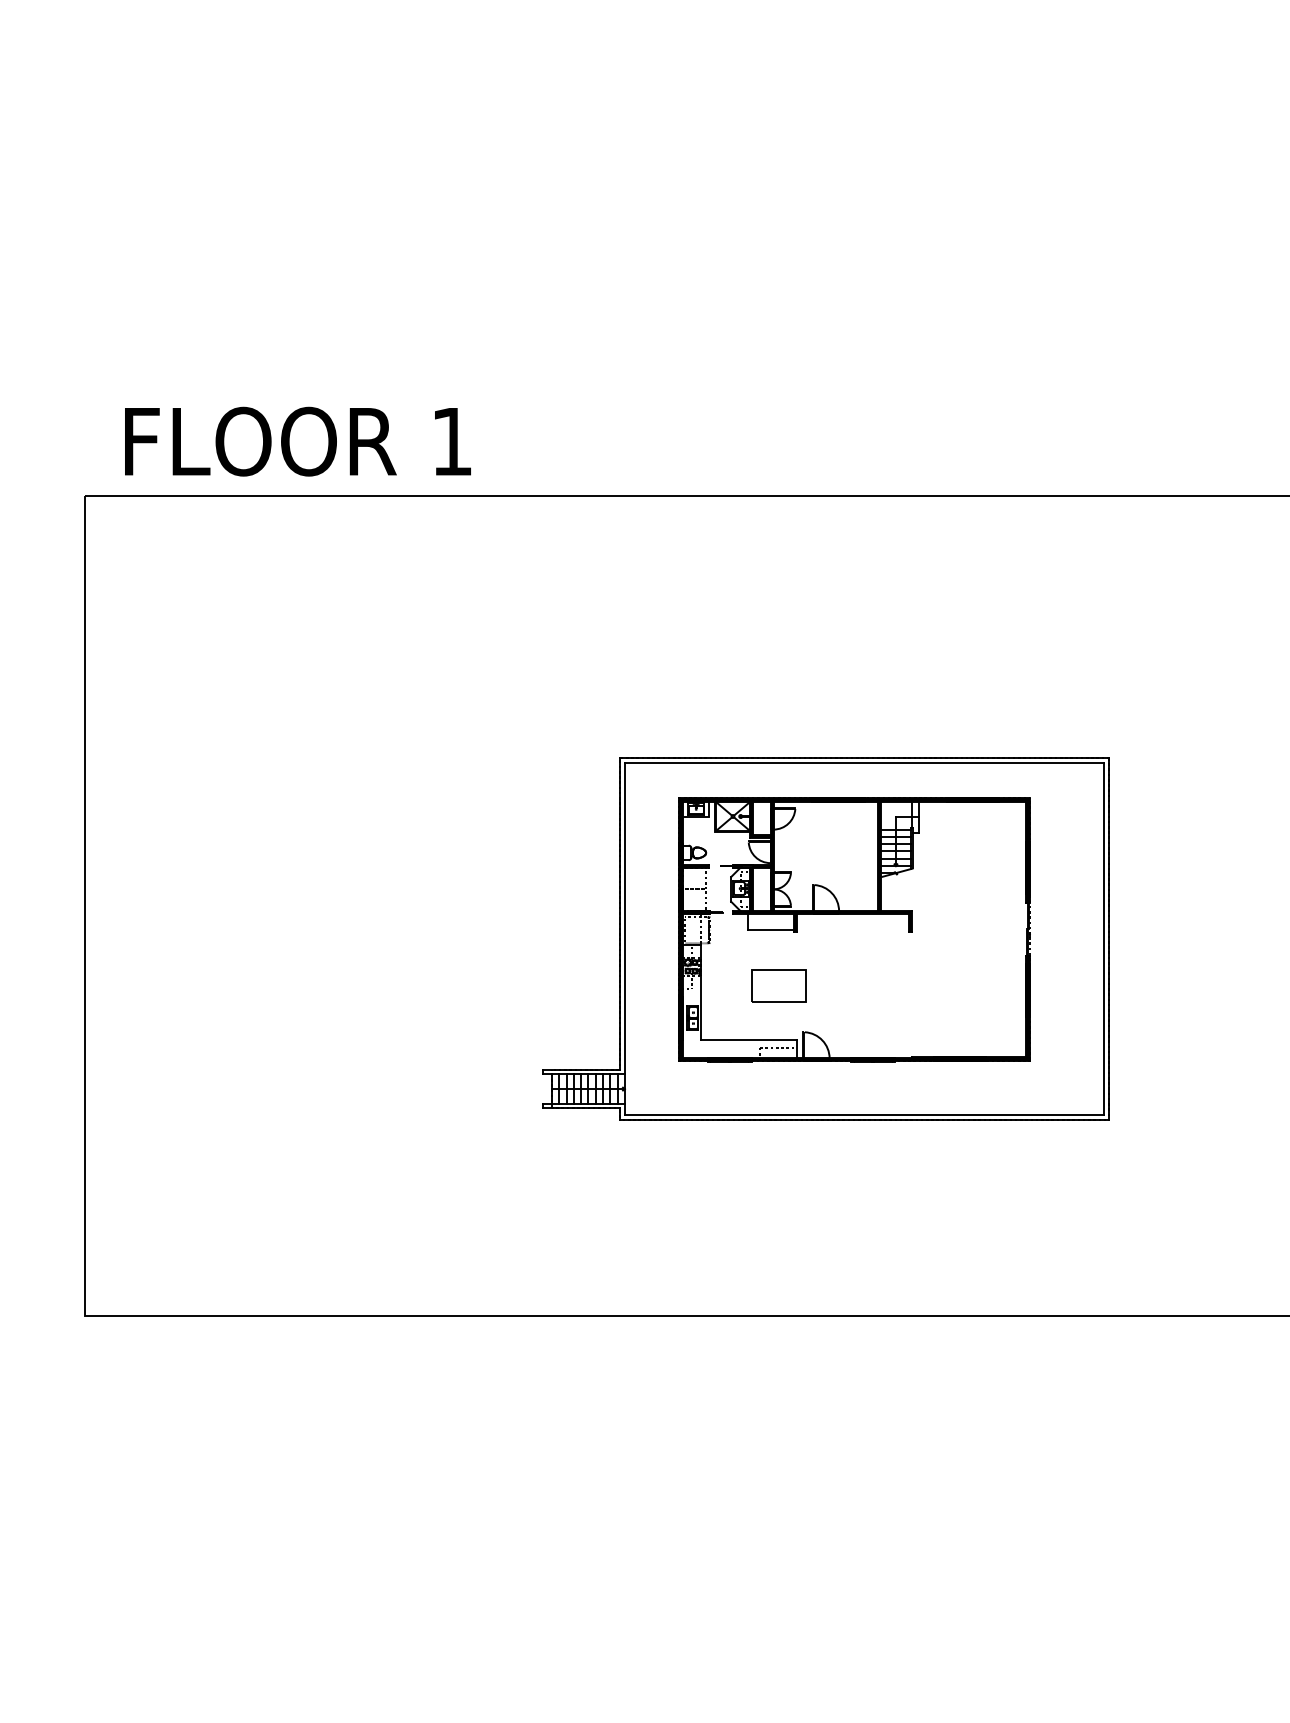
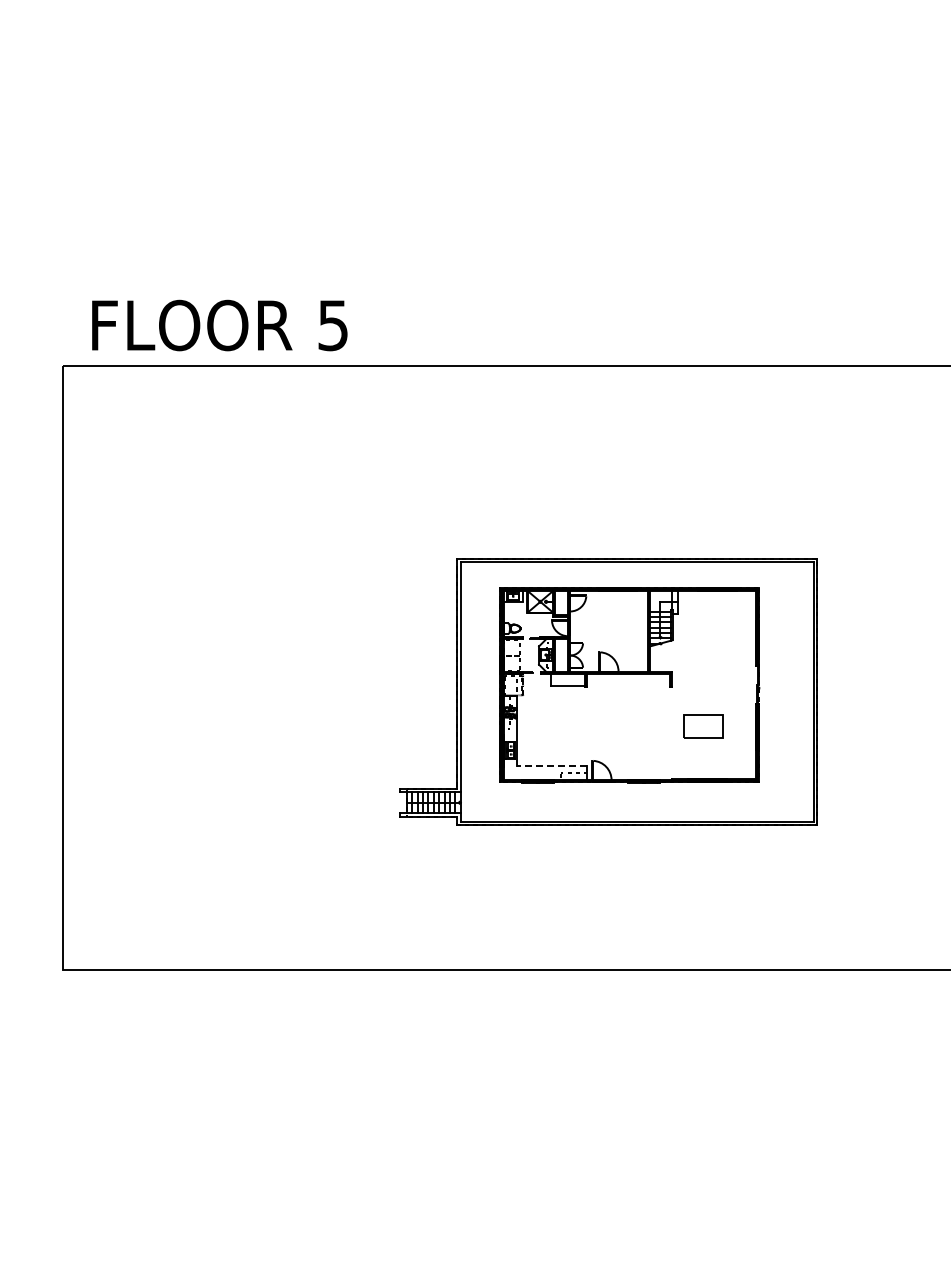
text: (451, 441) -> (332, 325), 1 -> 5
part: (779, 985) -> (703, 726), moved
line: (748, 1039) -> (551, 766), solid -> dashed

